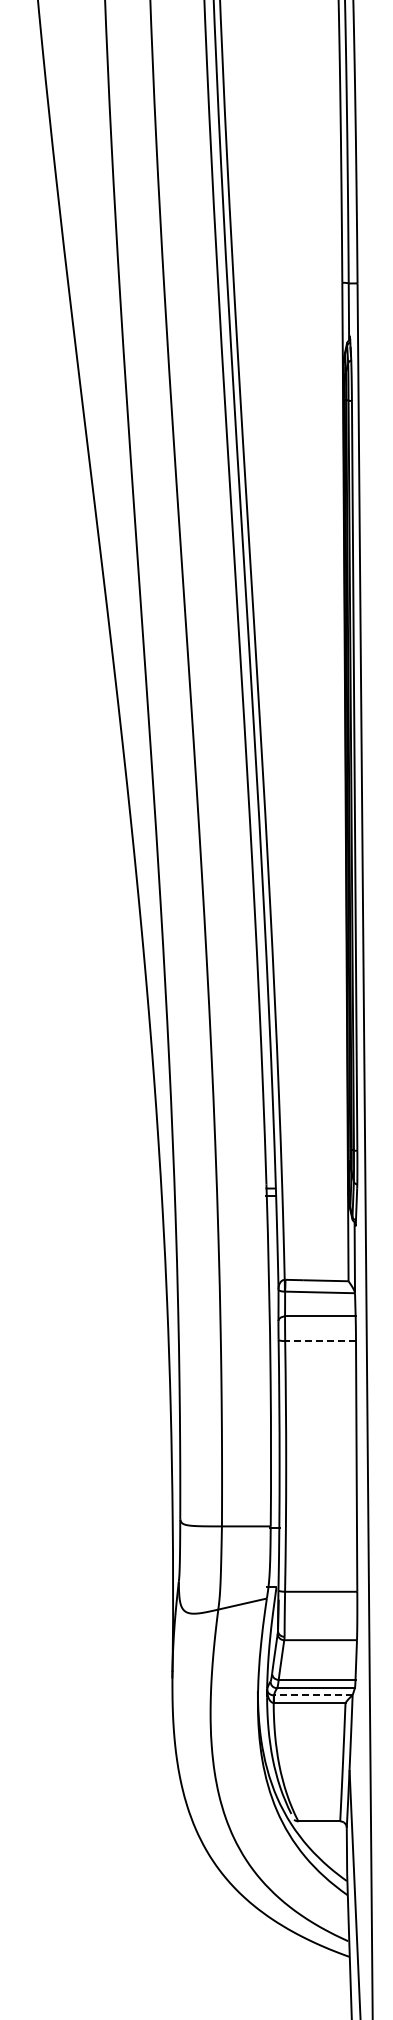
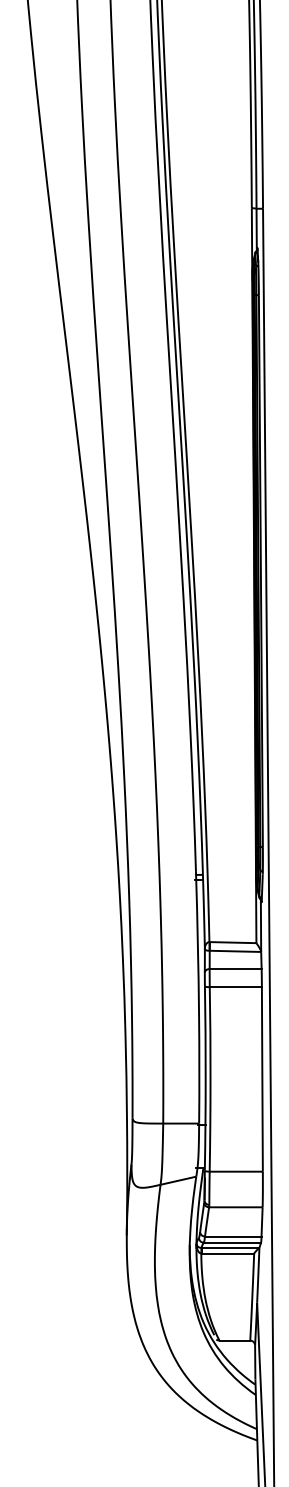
line: (320, 1341) -> (235, 987), dashed -> solid
line: (312, 1695) -> (229, 1248), dashed -> solid

